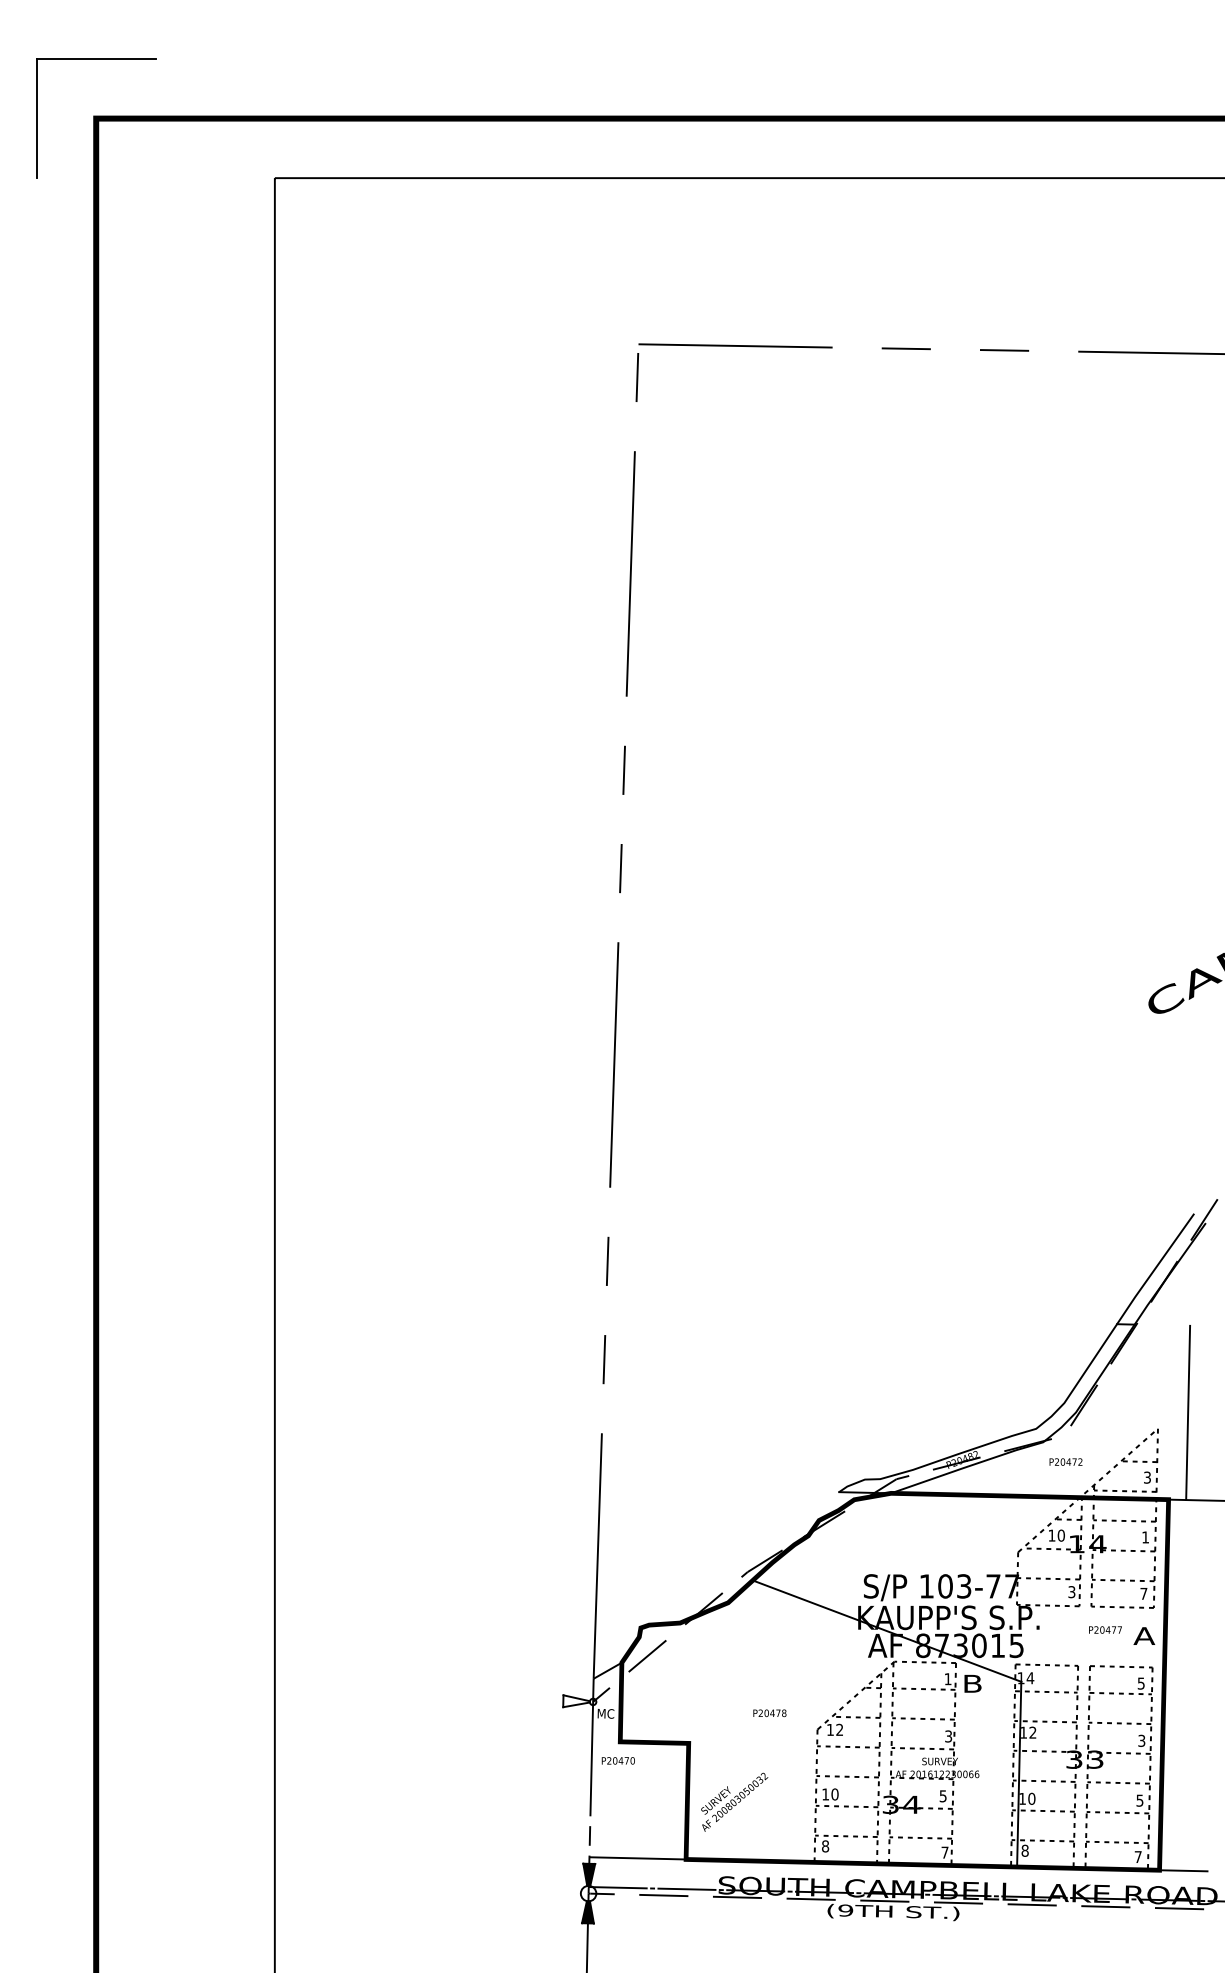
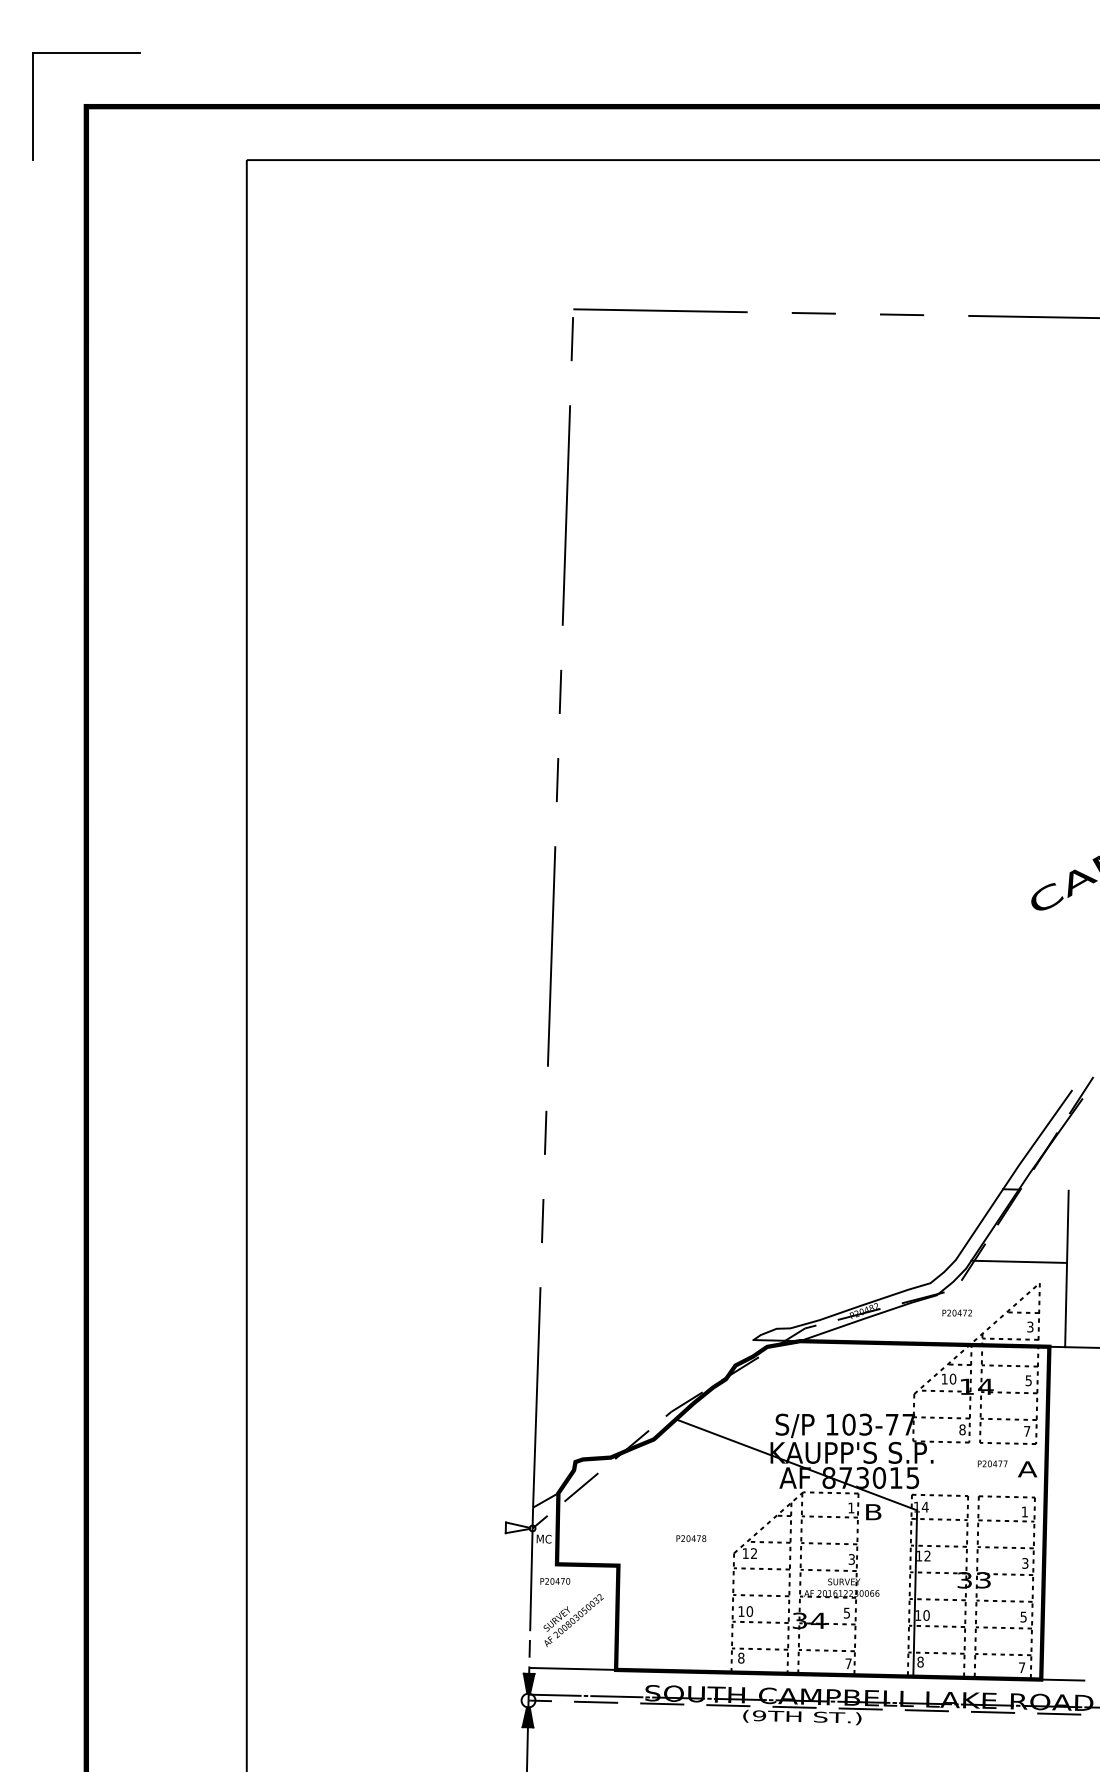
line: (1135, 1404) -> (1019, 1261), added
text: (1145, 1537) -> (1028, 1380), 1 -> 5
text: (1071, 1591) -> (962, 1429), 3 -> 8
text: (1140, 1683) -> (1024, 1511), 5 -> 1
text: (734, 1802) -> (573, 1620), moved

